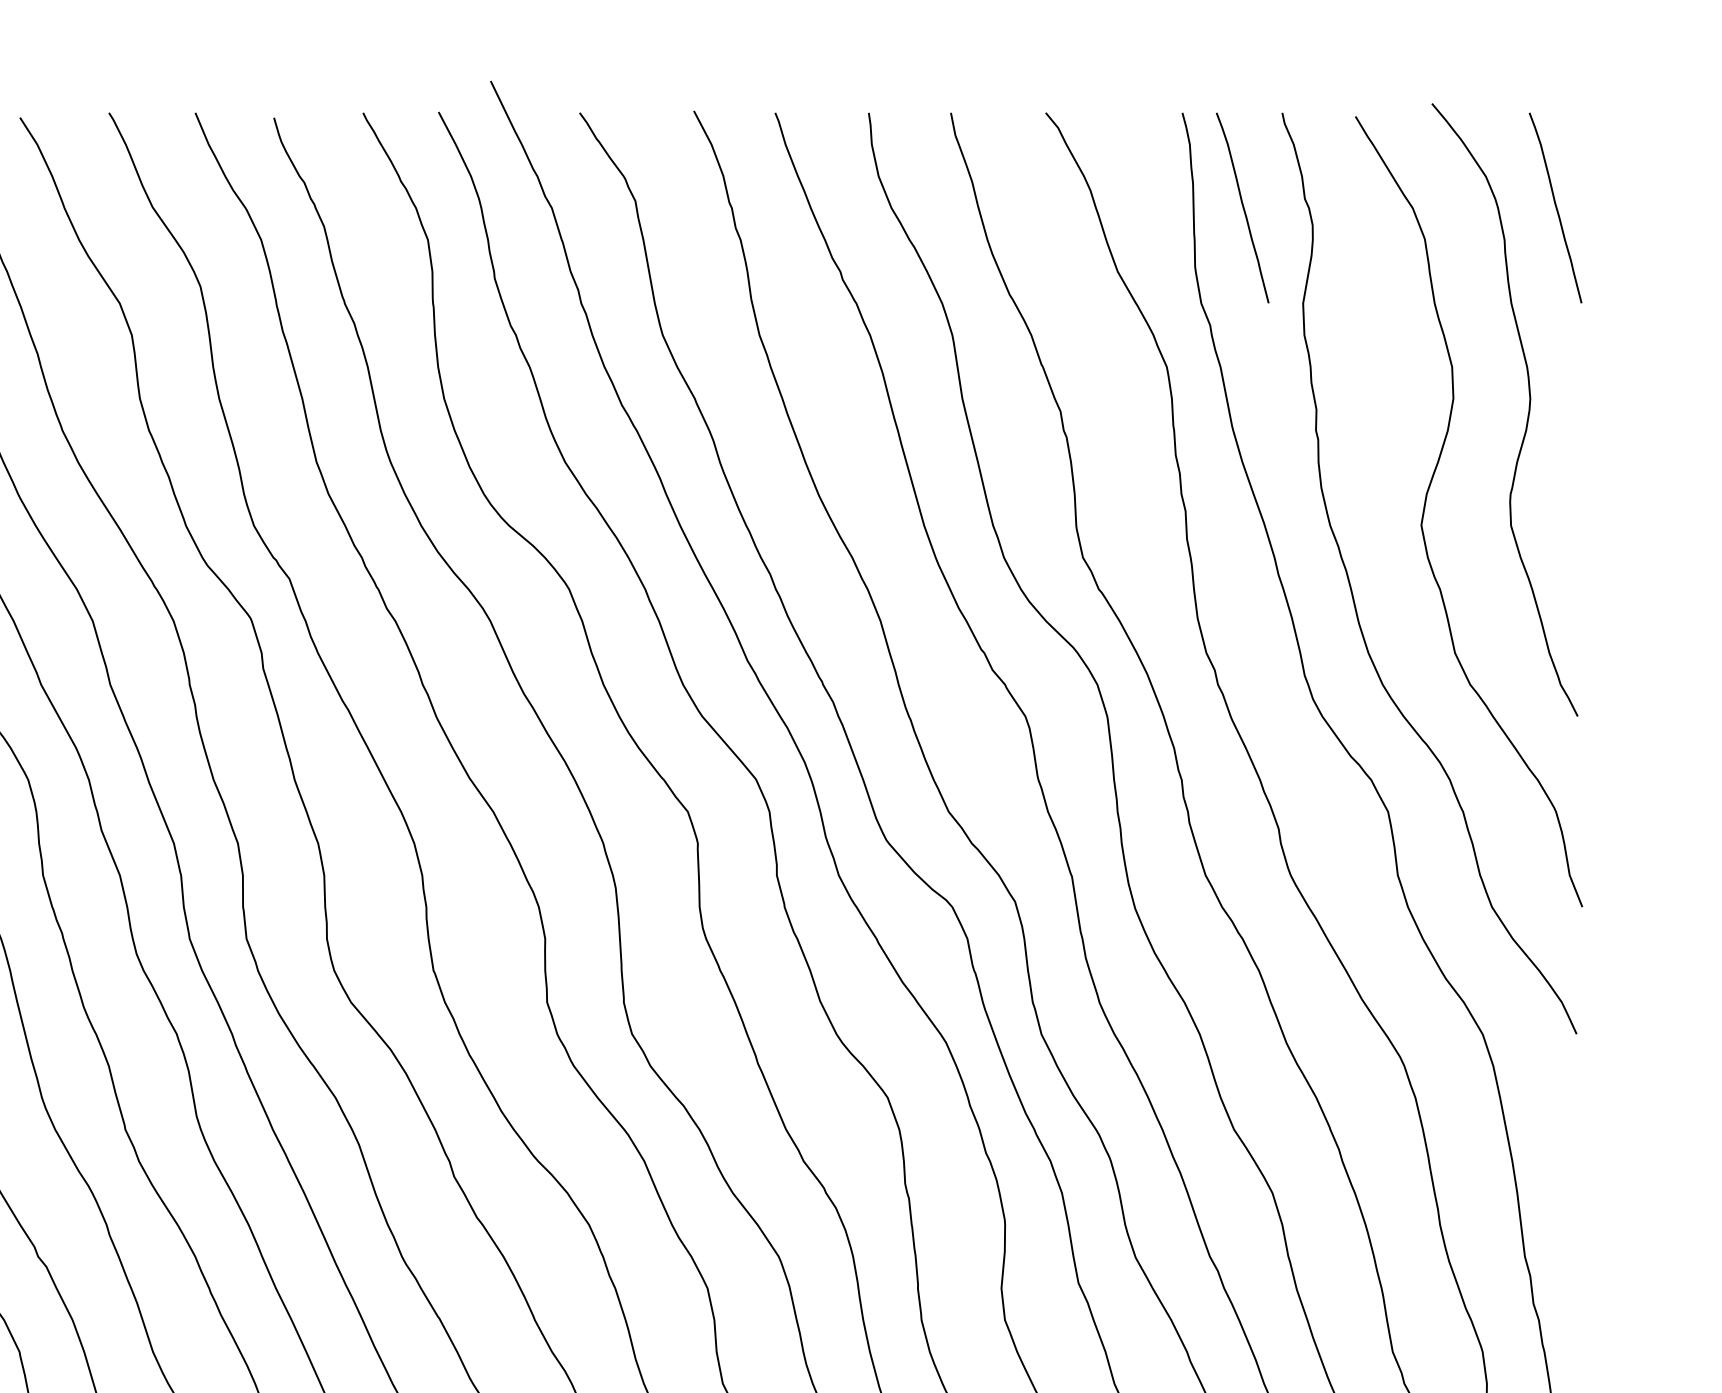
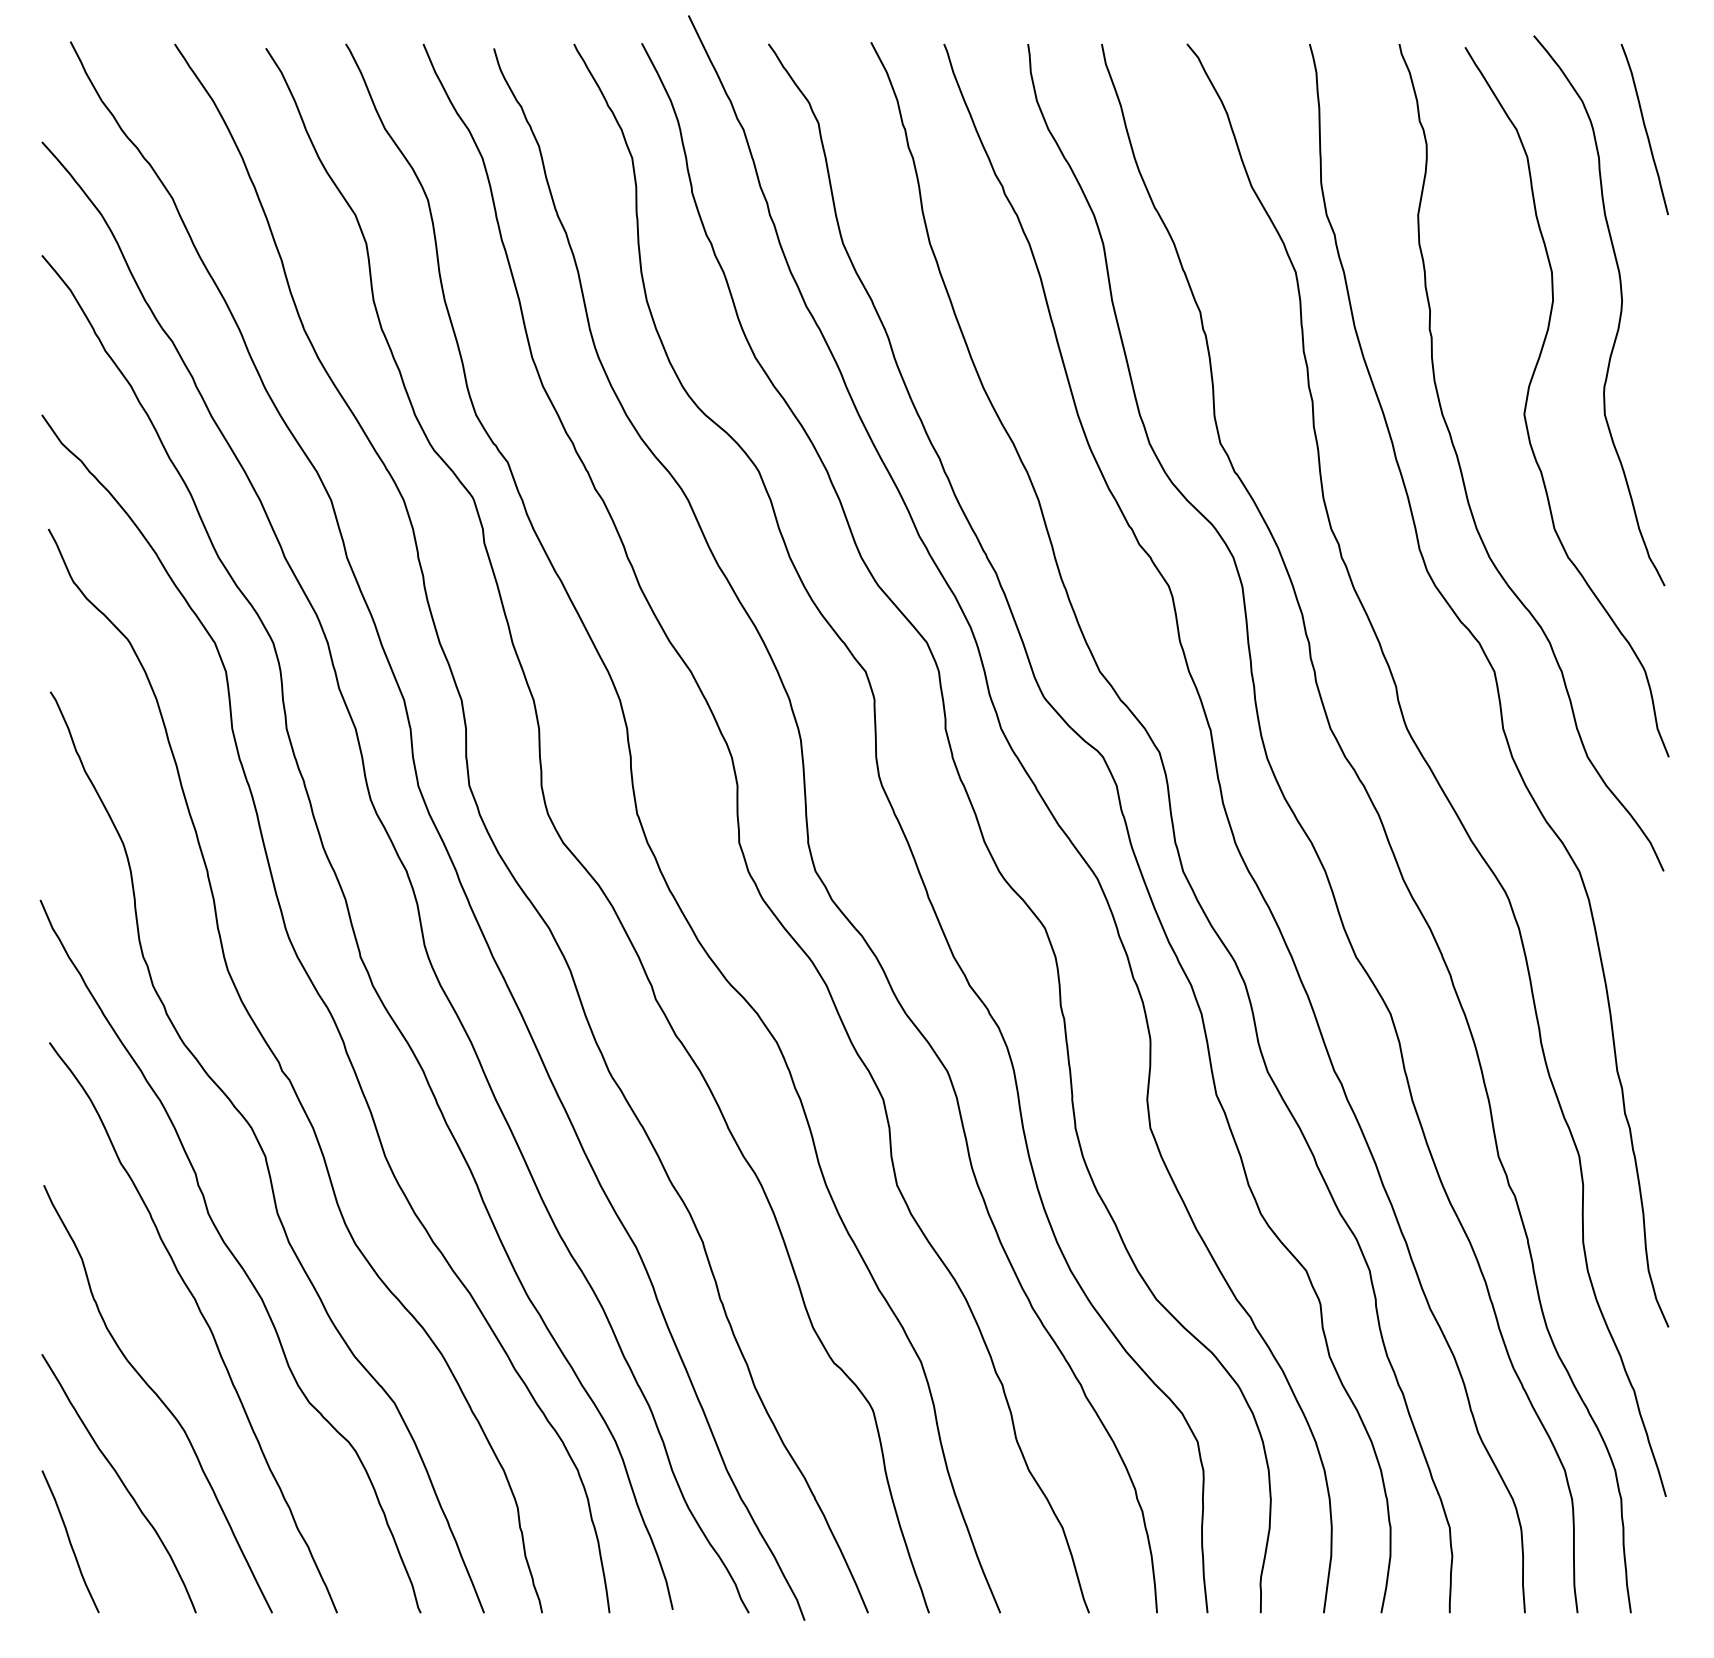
curve: (1242, 208) -> (1363, 129), removed

